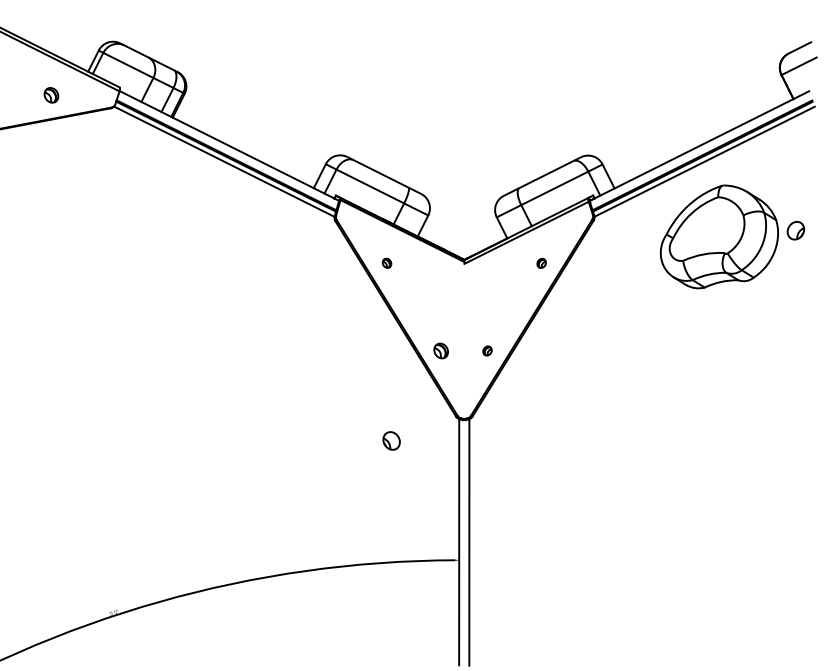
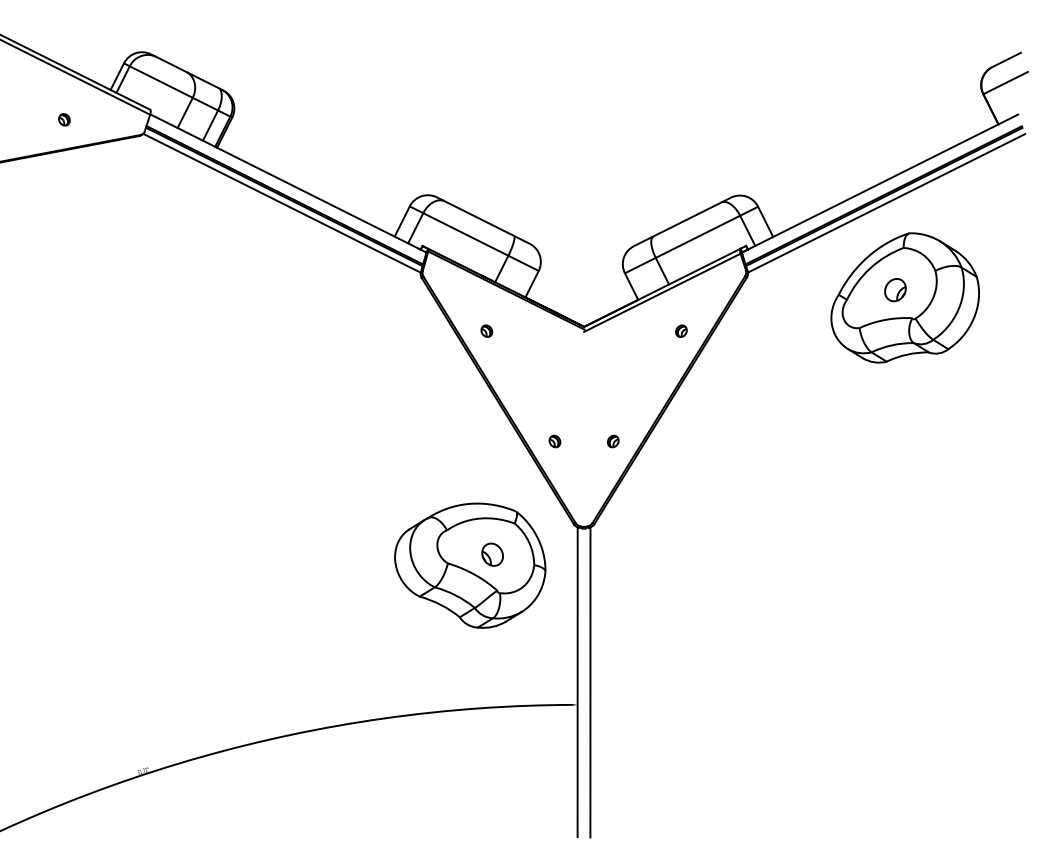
part: (51, 95) -> (64, 119), size x0.62
part: (795, 231) -> (895, 290), moved
part: (440, 350) -> (554, 441), size x0.62
part: (374, 449) -> (470, 565), added

